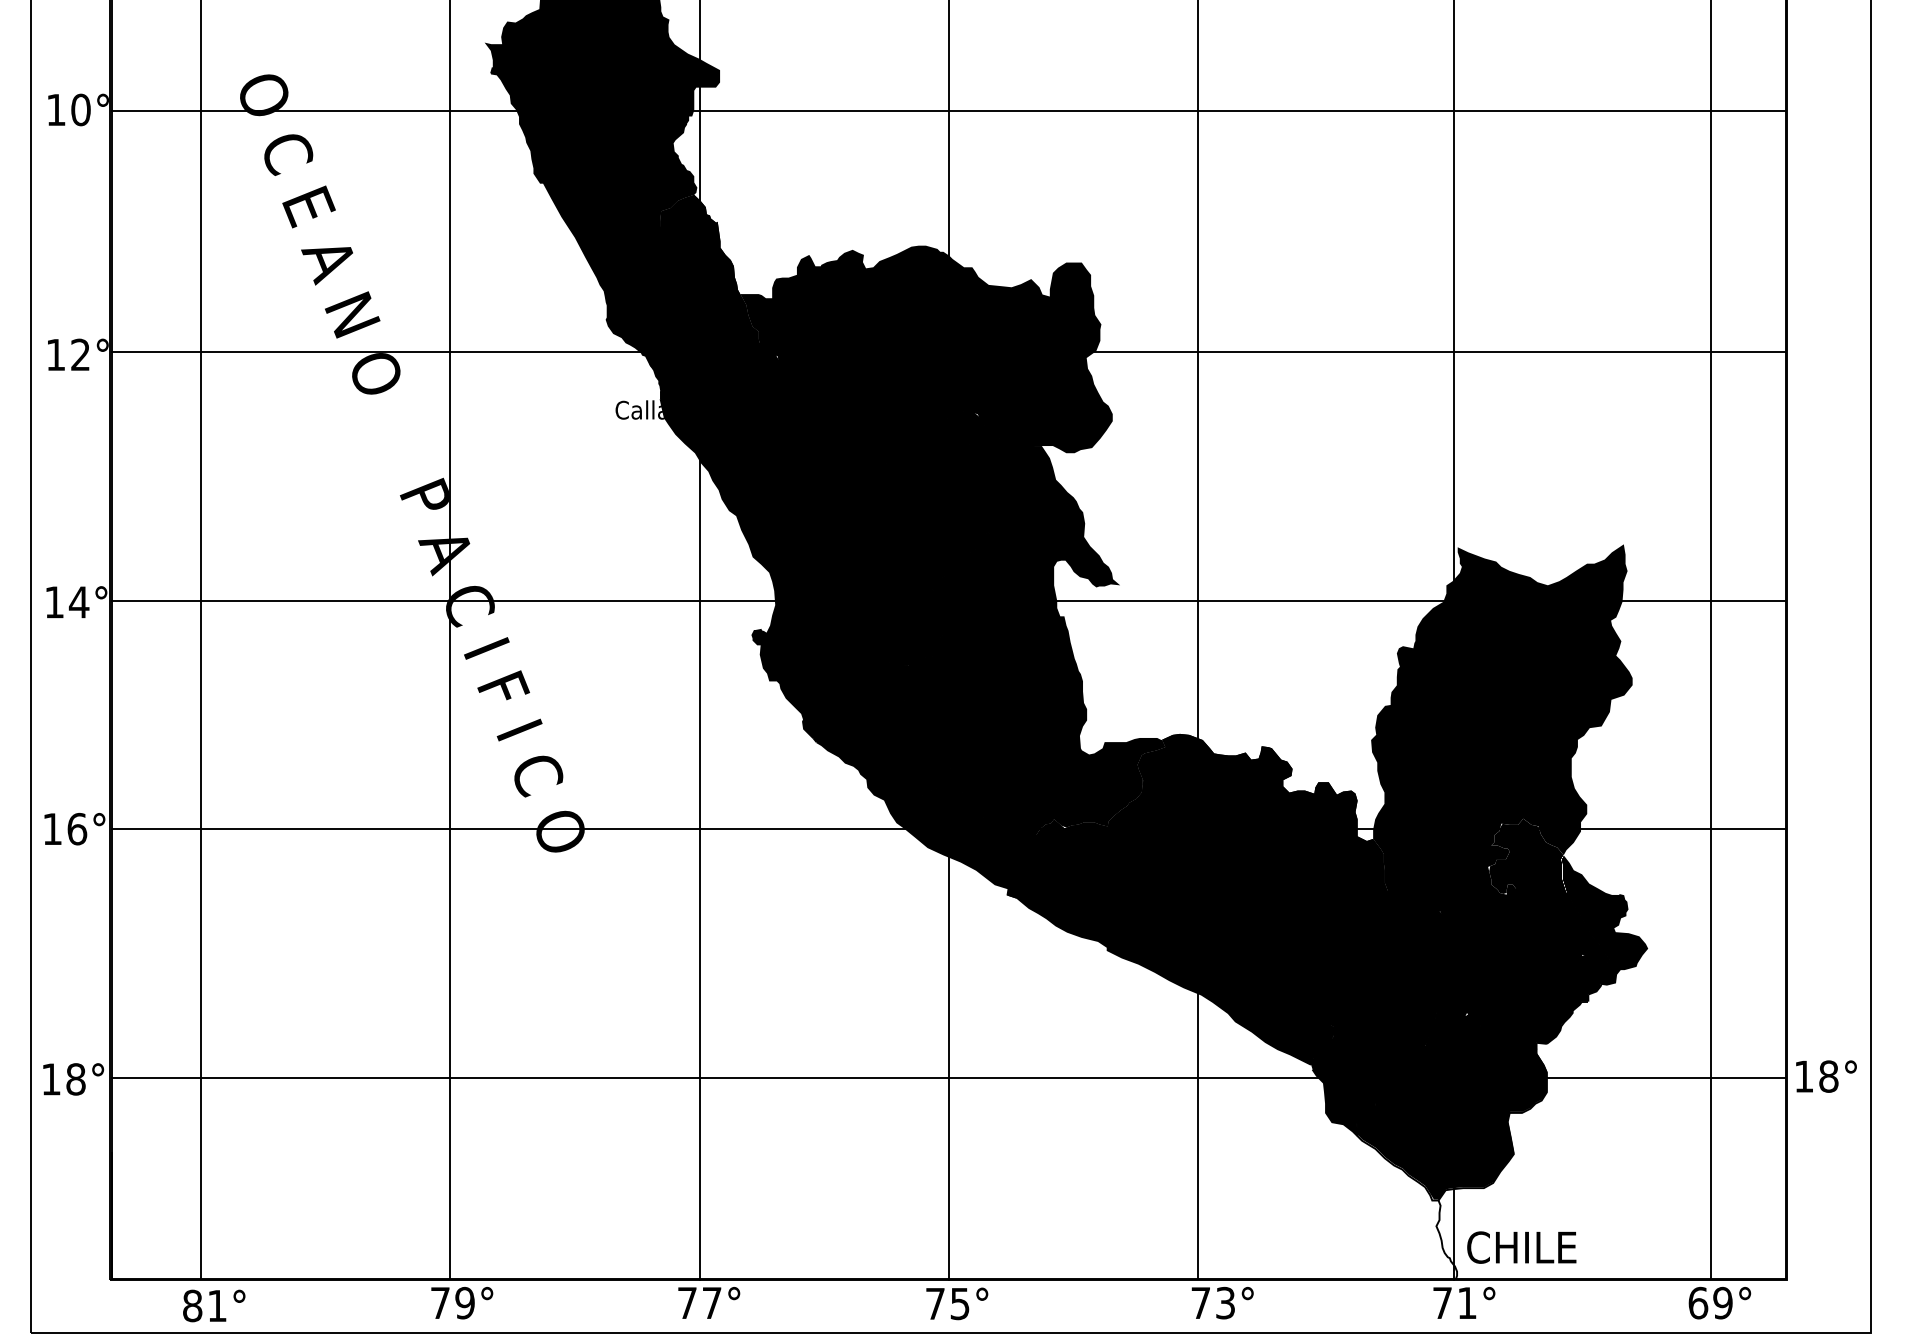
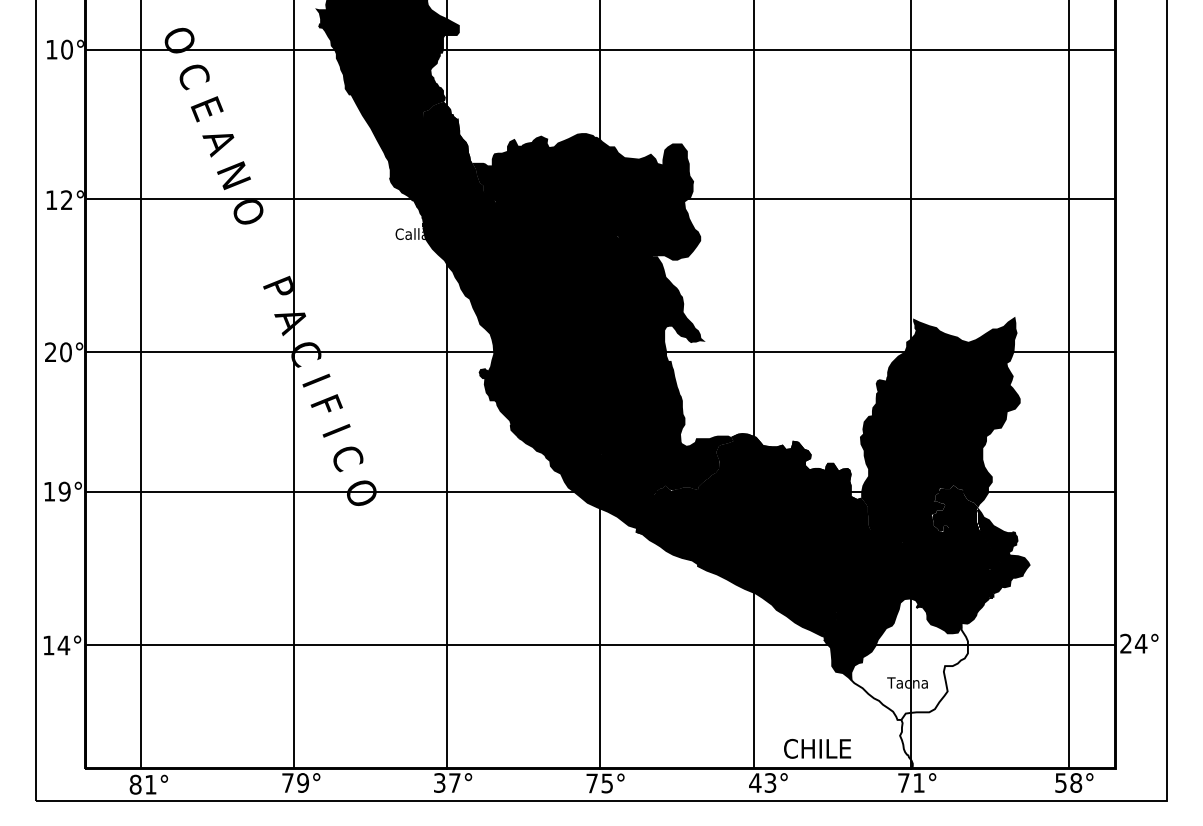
text: (67, 602) -> (58, 352), 14° -> 20°
text: (76, 828) -> (64, 491), 16° -> 19°
text: (1816, 1076) -> (1133, 643), 18° -> 24°
text: (75, 1079) -> (63, 645), 18° -> 14°
fill: (1451, 1100) -> (909, 658), removed
text: (1521, 1246) -> (817, 748), moved
text: (687, 1302) -> (439, 782), 77° -> 37°
text: (1201, 1302) -> (755, 782), 73° -> 43°
text: (1710, 1302) -> (1068, 782), 69° -> 58°

